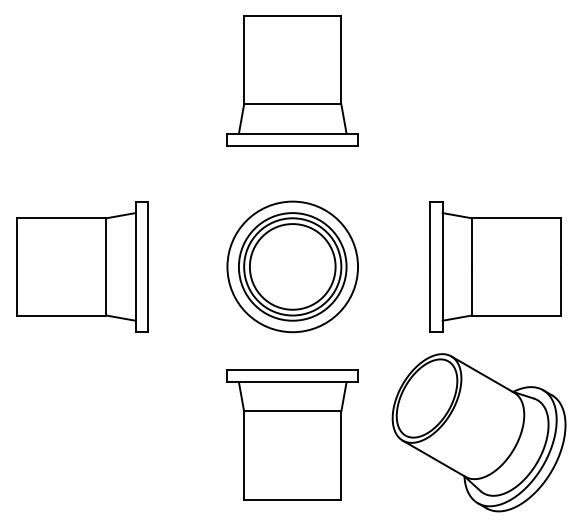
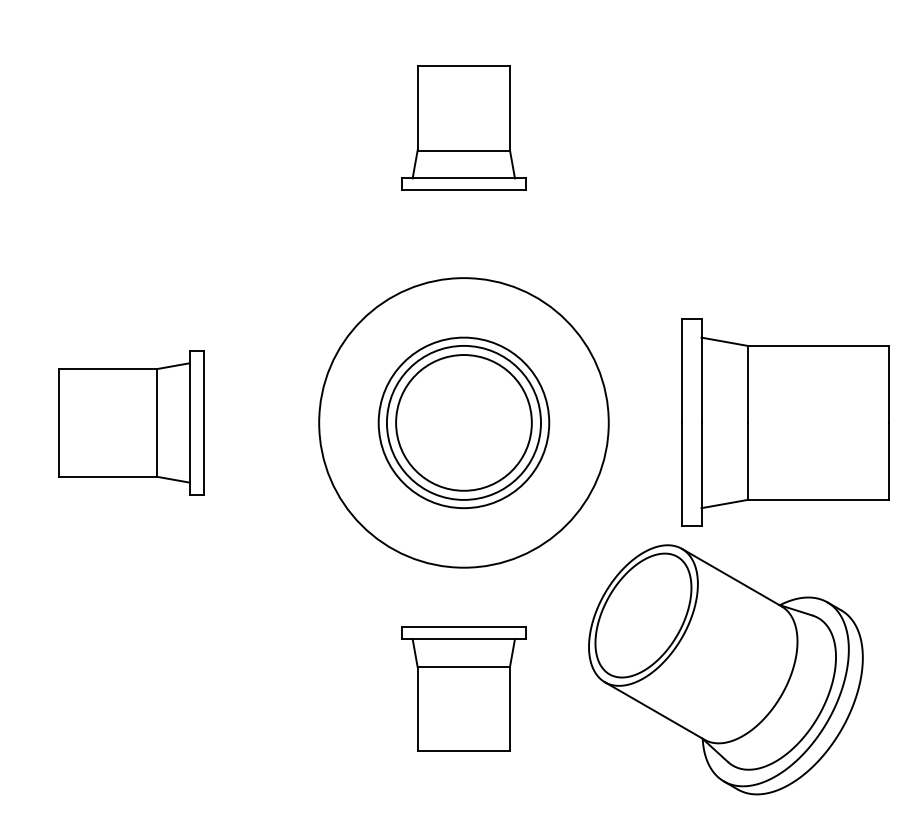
part: (292, 80) -> (463, 127), size x0.6
part: (82, 266) -> (130, 422), size x0.7
circle: (292, 266) -> (463, 422), size x1.4
part: (478, 432) -> (724, 669), moved
part: (292, 434) -> (463, 688), size x0.6

